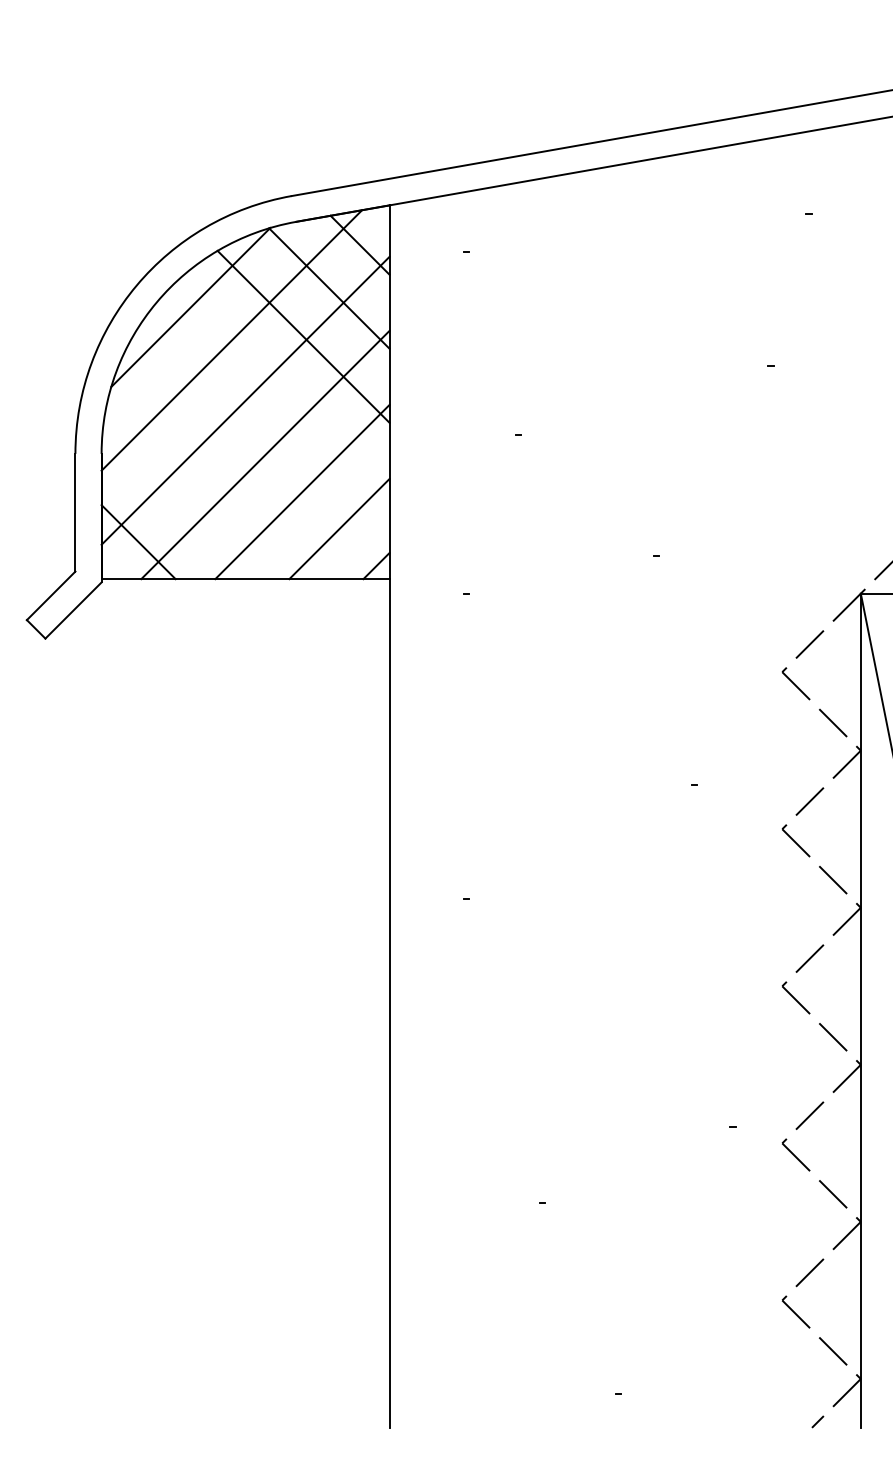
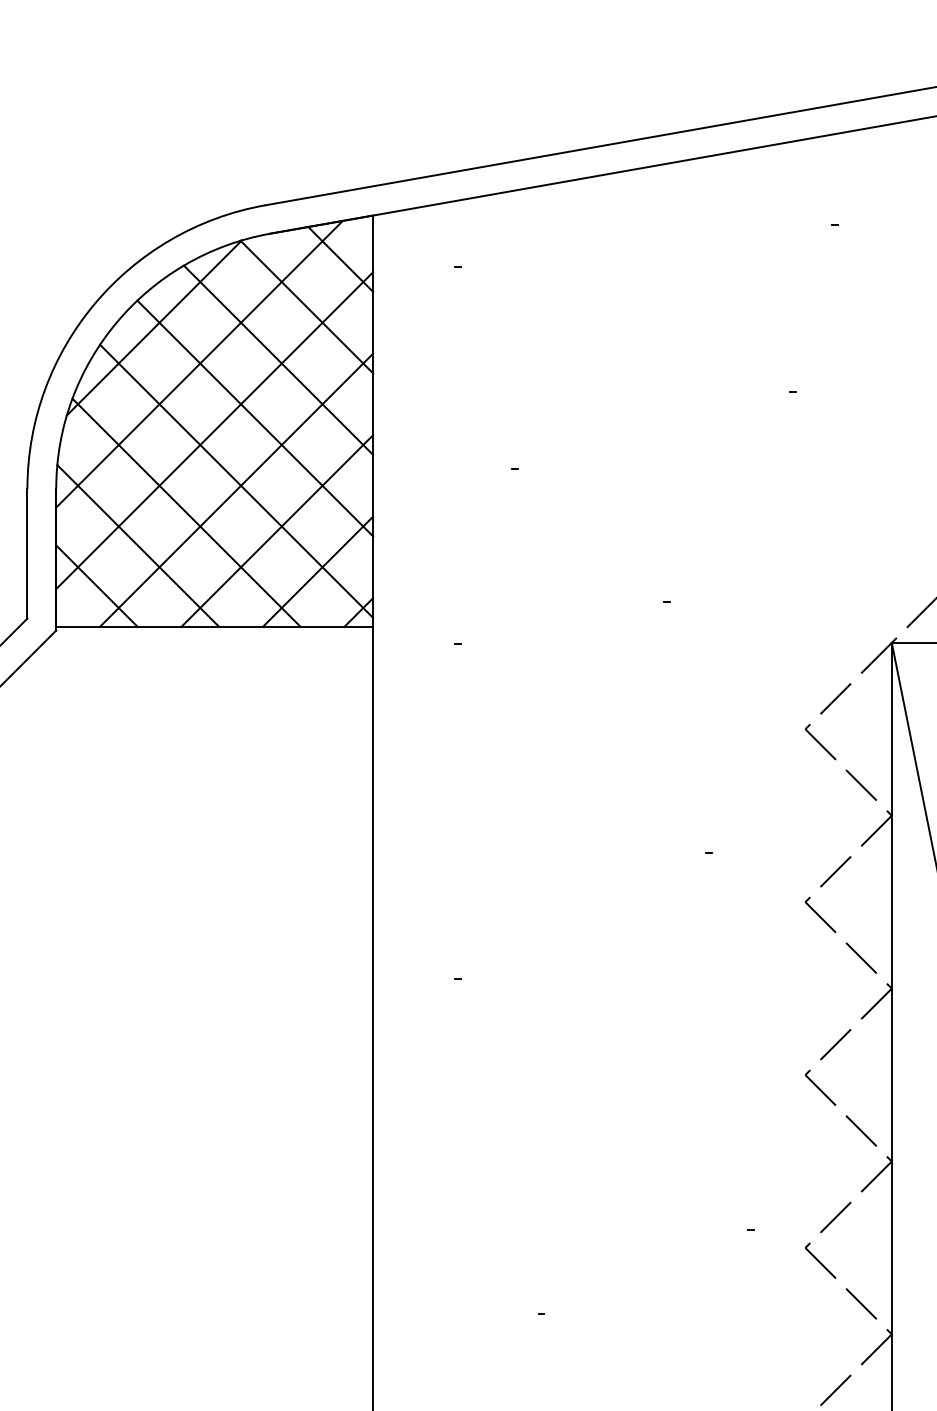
line: (282, 389) -> (255, 418), added
line: (265, 446) -> (236, 480), added
line: (219, 475) -> (185, 512), added
line: (175, 505) -> (137, 545), added

